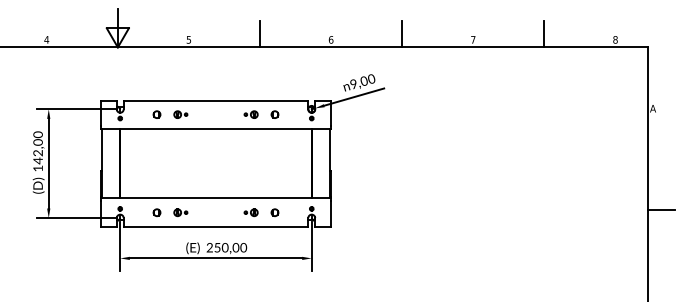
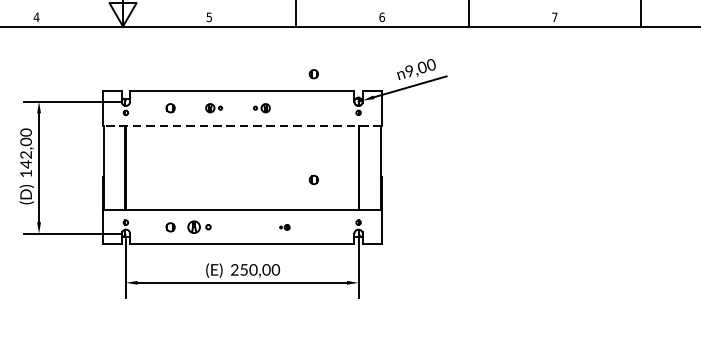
part: (180, 114) -> (213, 107), moved
part: (250, 114) -> (261, 107), moved
part: (274, 114) -> (313, 73), moved
line: (216, 129) -> (242, 126), solid -> dashed
part: (180, 212) -> (199, 227), size x1.4
part: (250, 212) -> (284, 227), size x0.6
part: (274, 212) -> (313, 179), moved

